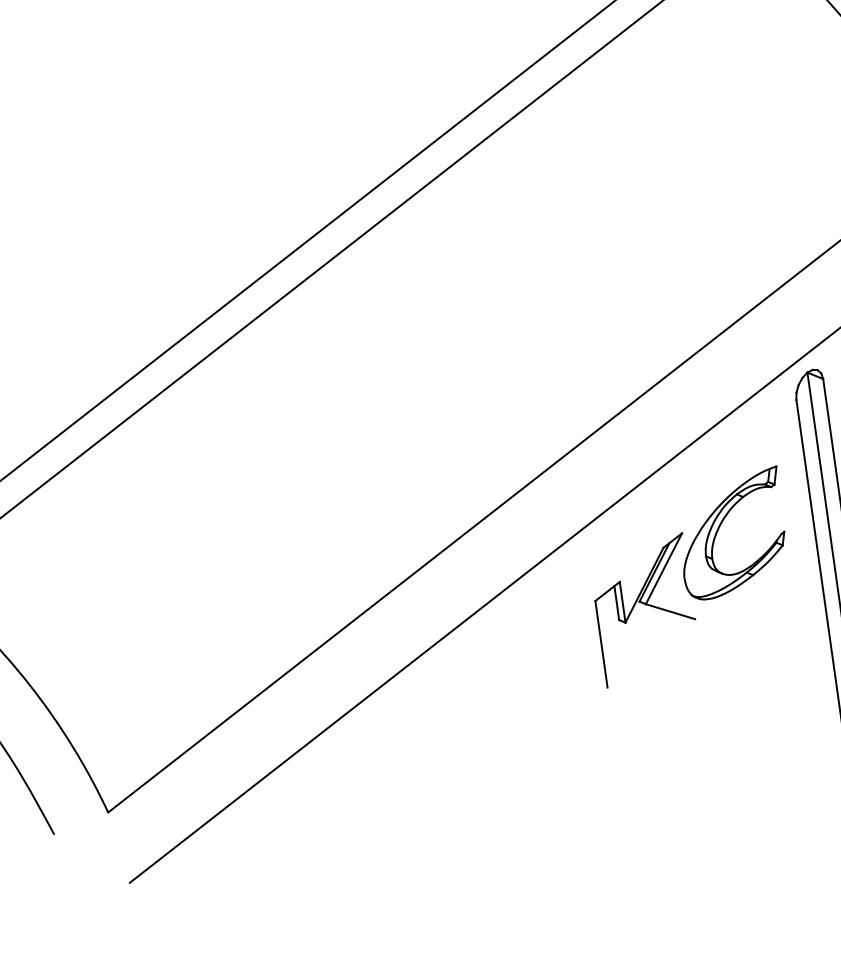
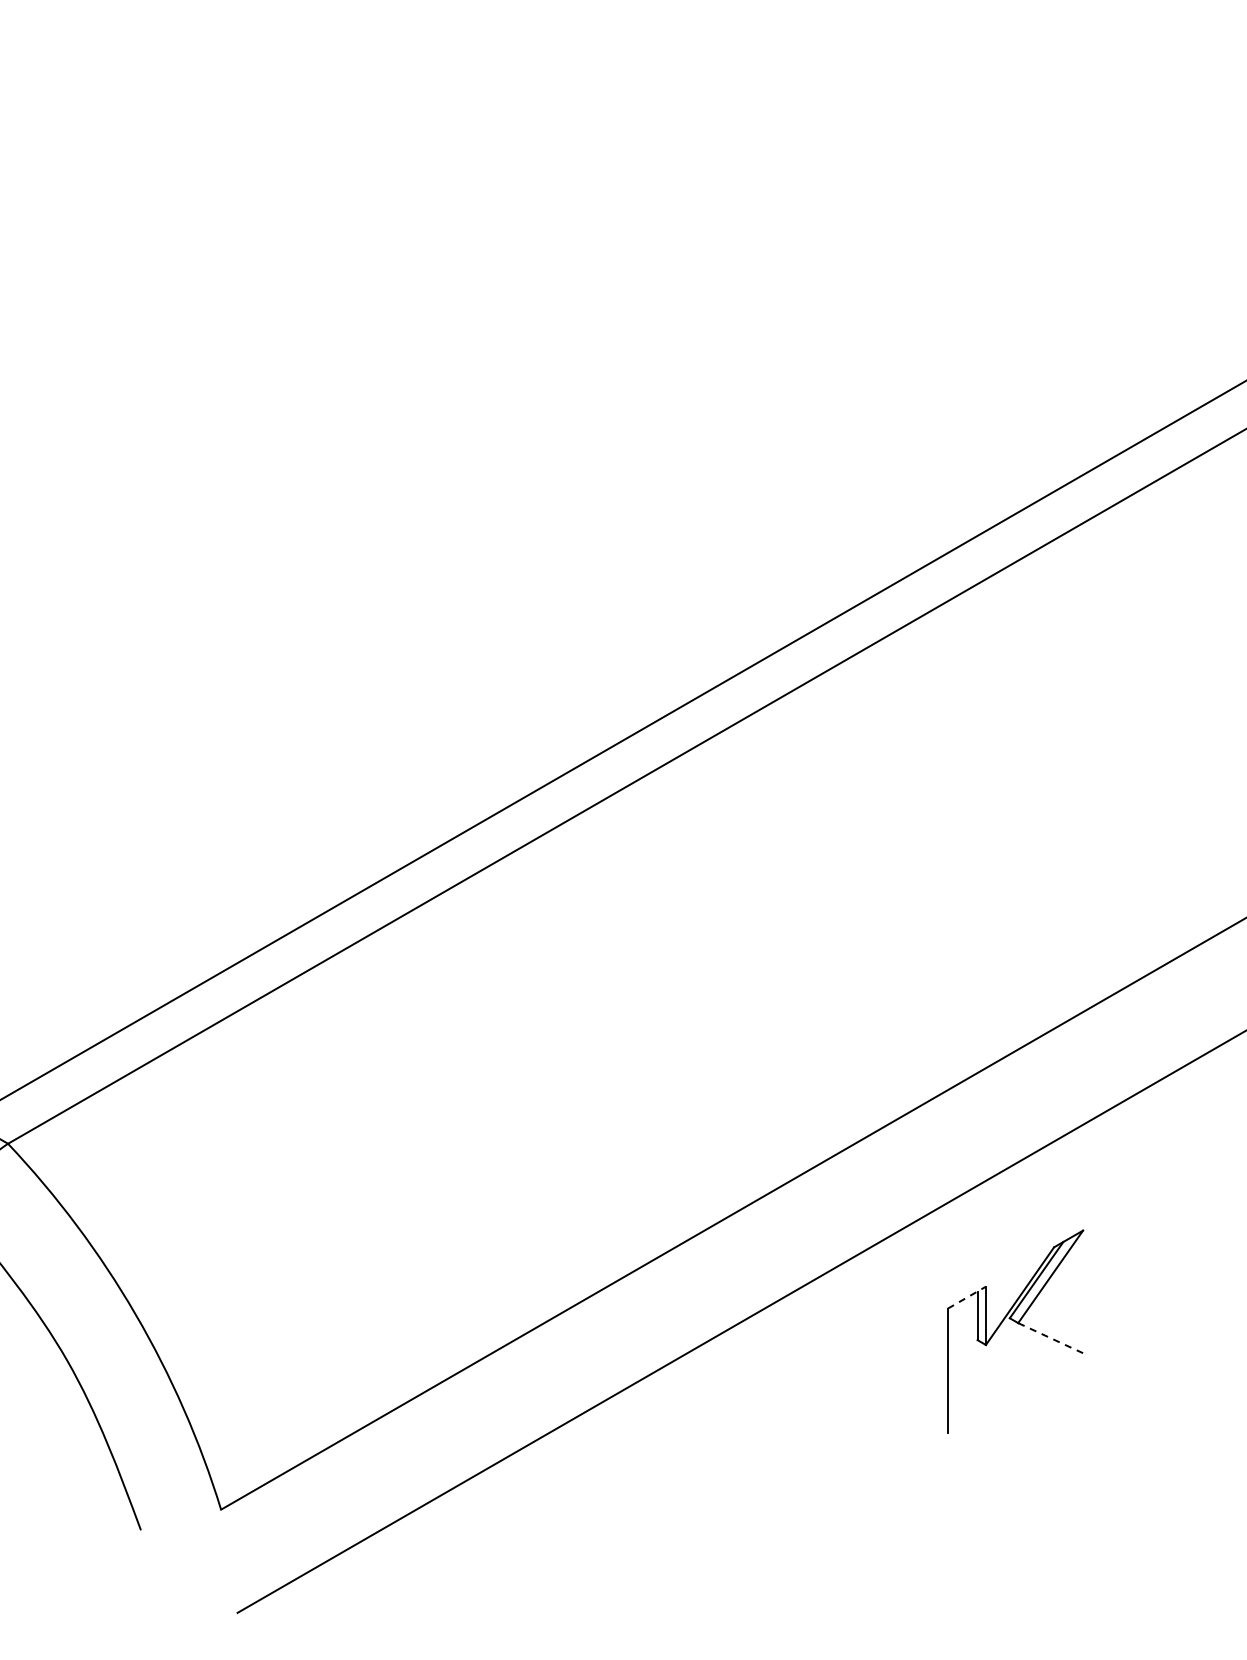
part: (719, 528) -> (1136, 1231), removed
line: (607, 591) -> (966, 1297), solid -> dashed
line: (670, 611) -> (1051, 1338), solid -> dashed

